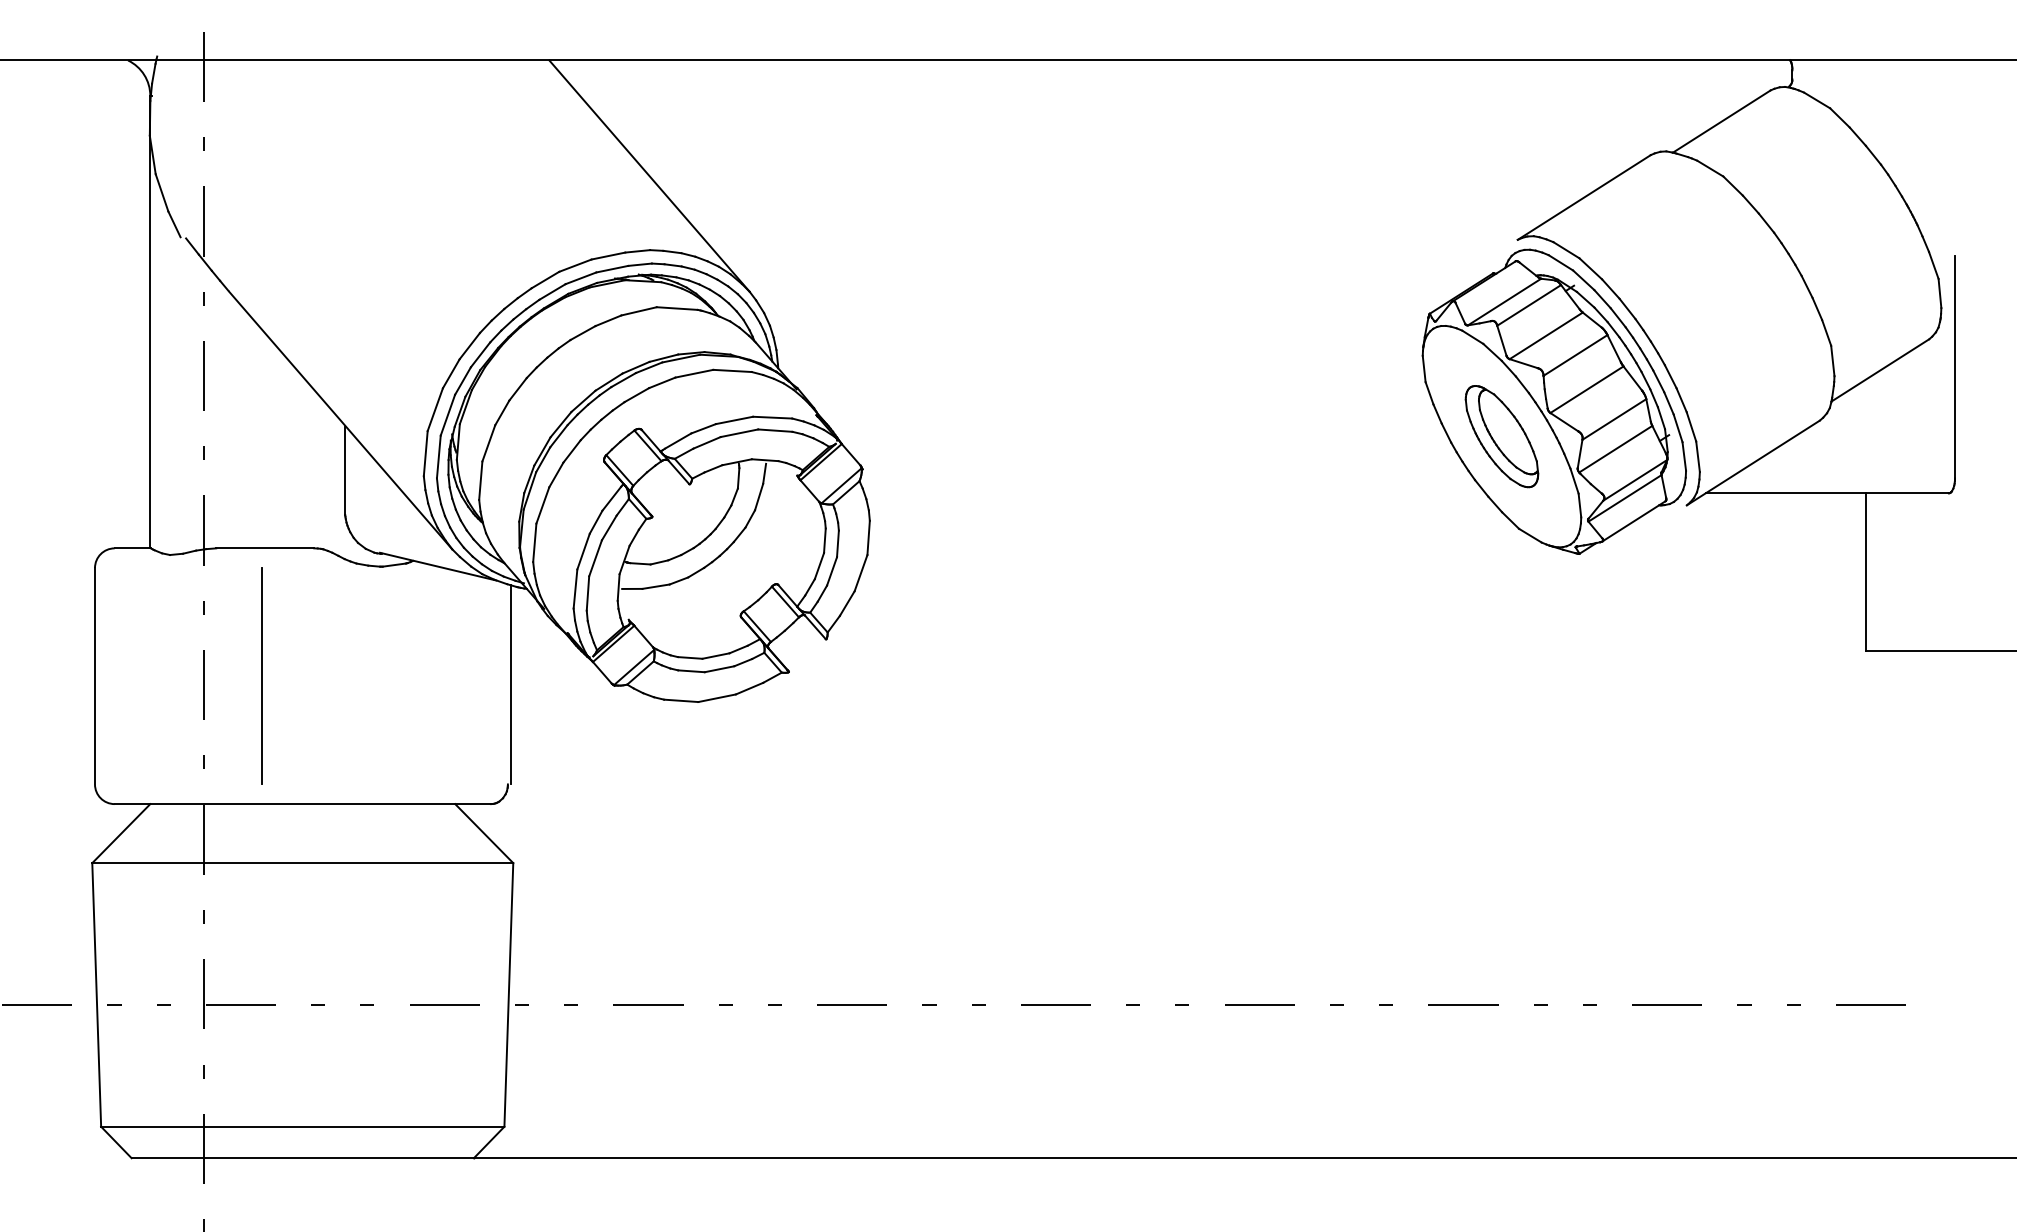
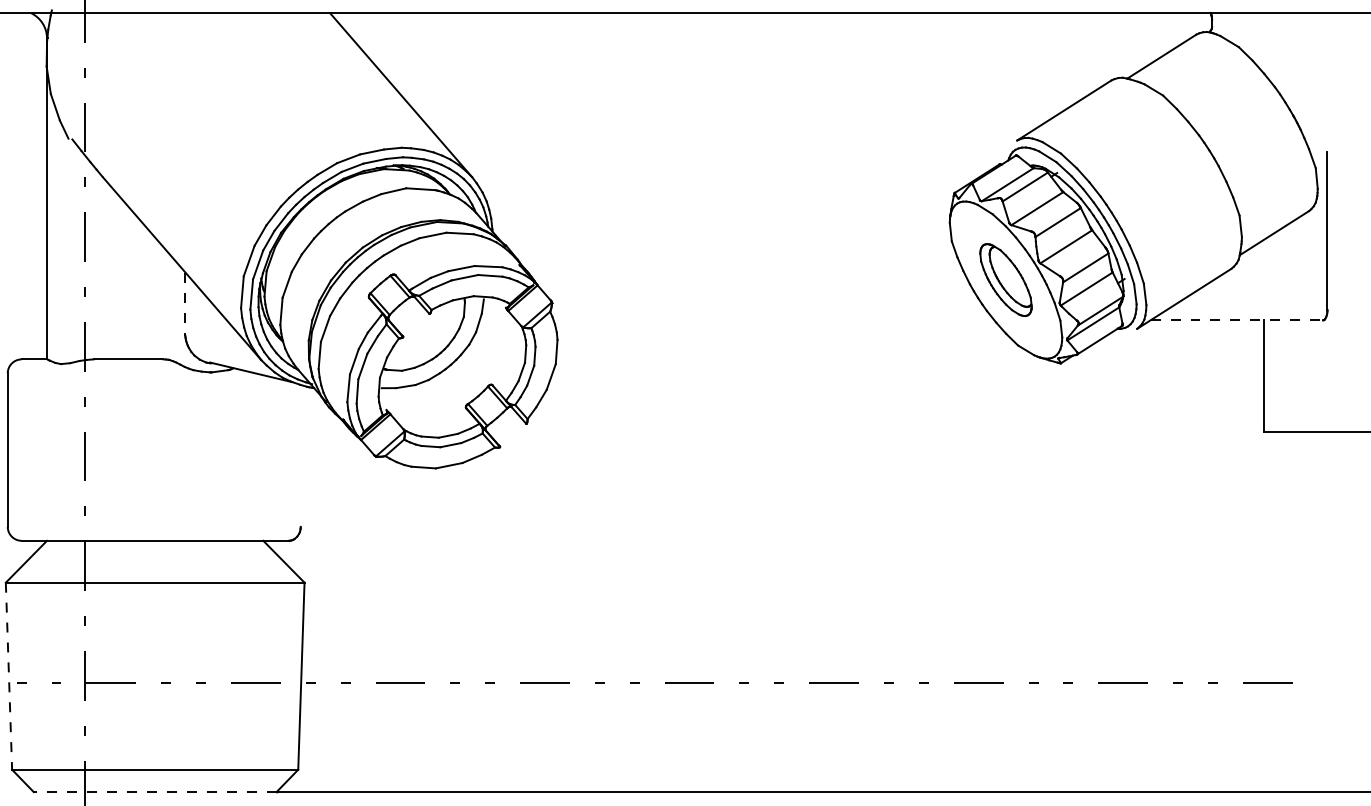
line: (345, 471) -> (185, 304), solid -> dashed
line: (1827, 493) -> (1236, 320), solid -> dashed
line: (261, 675) -> (125, 449), removed
line: (510, 684) -> (302, 455), removed
line: (96, 994) -> (8, 675), solid -> dashed
line: (302, 1158) -> (154, 792), solid -> dashed

